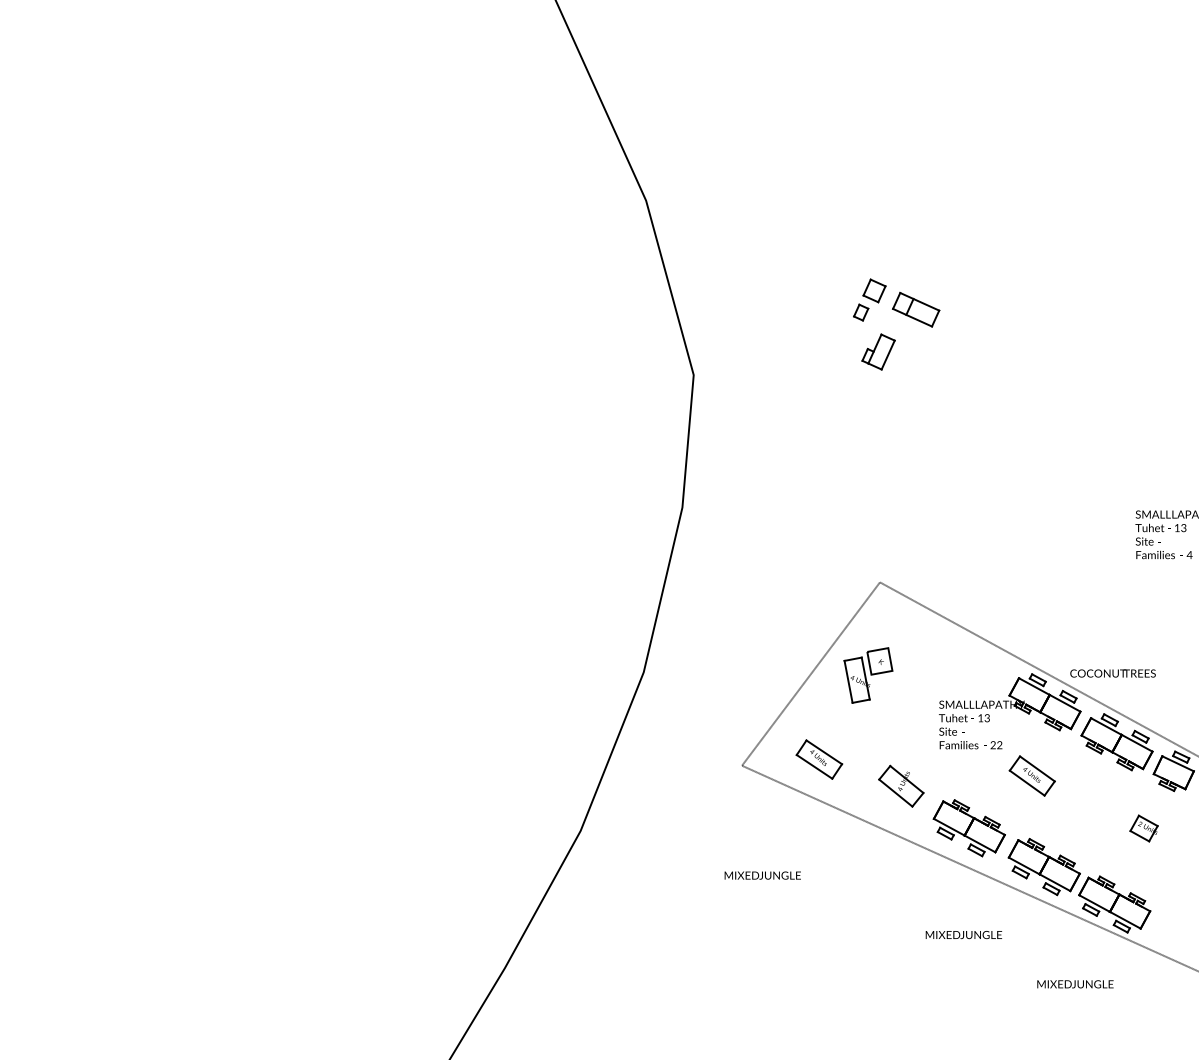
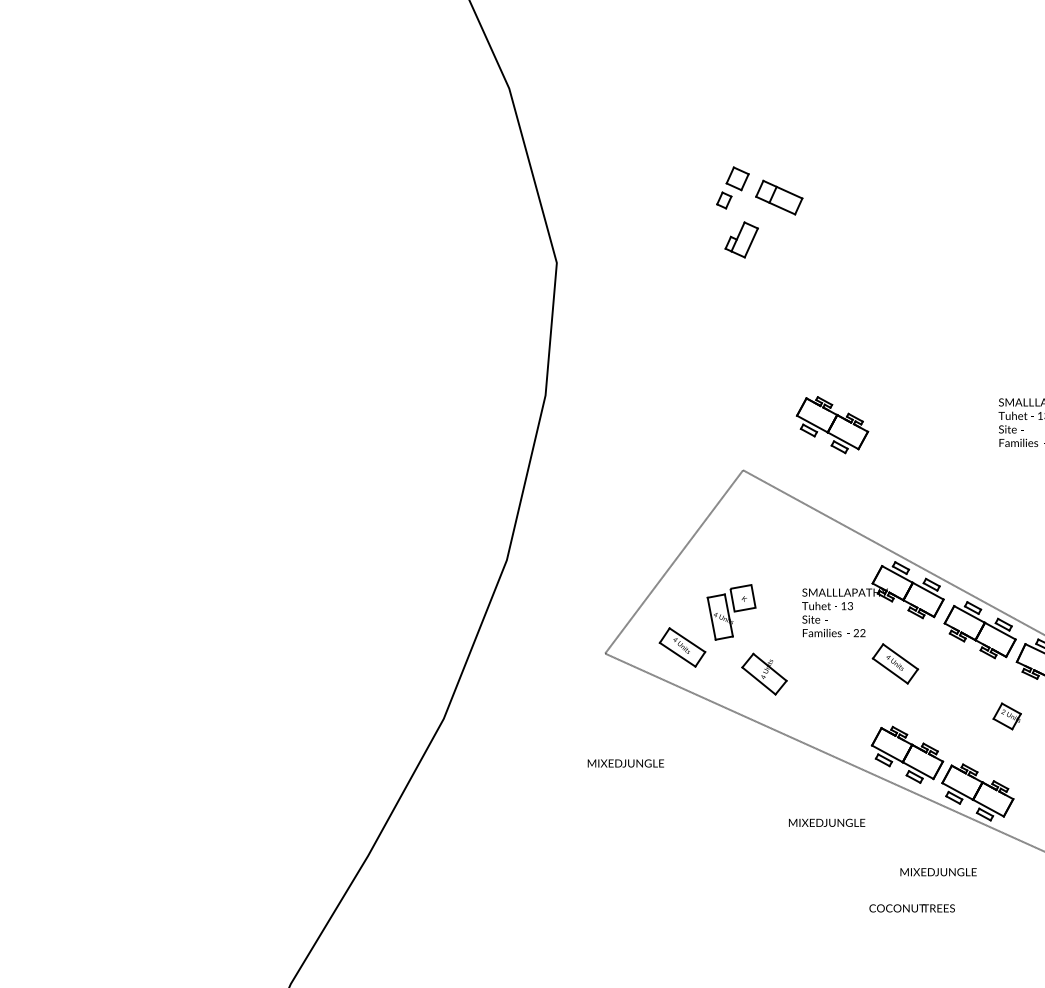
text: (1112, 673) -> (911, 908), moved
part: (868, 675) -> (731, 612), moved
part: (968, 828) -> (831, 425), moved

